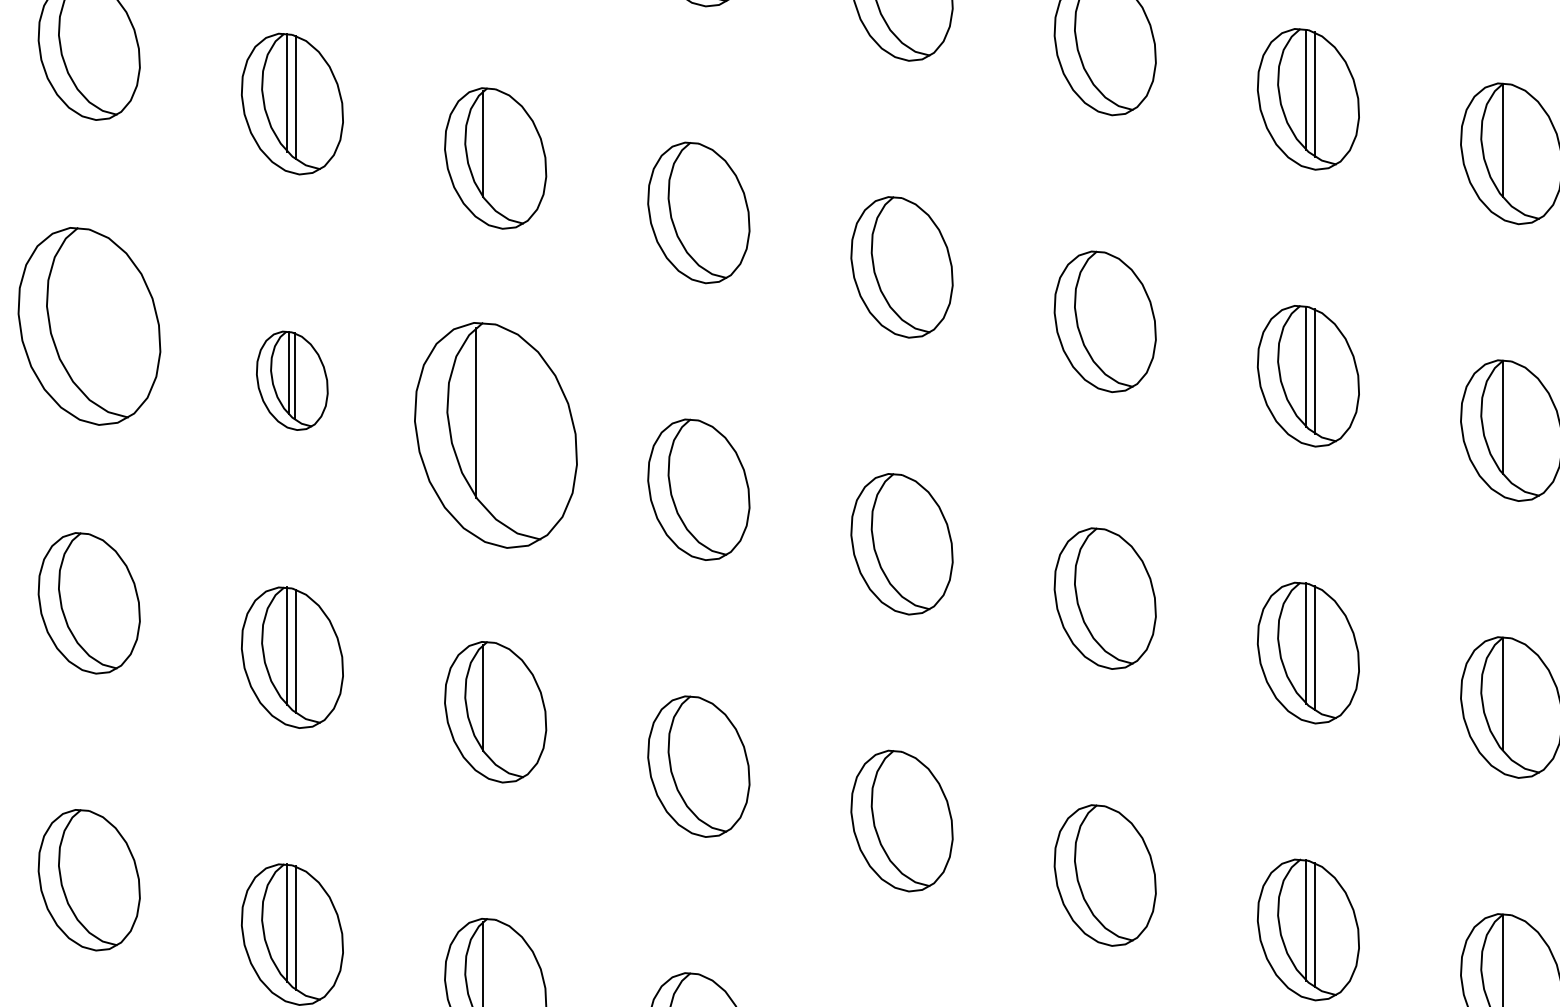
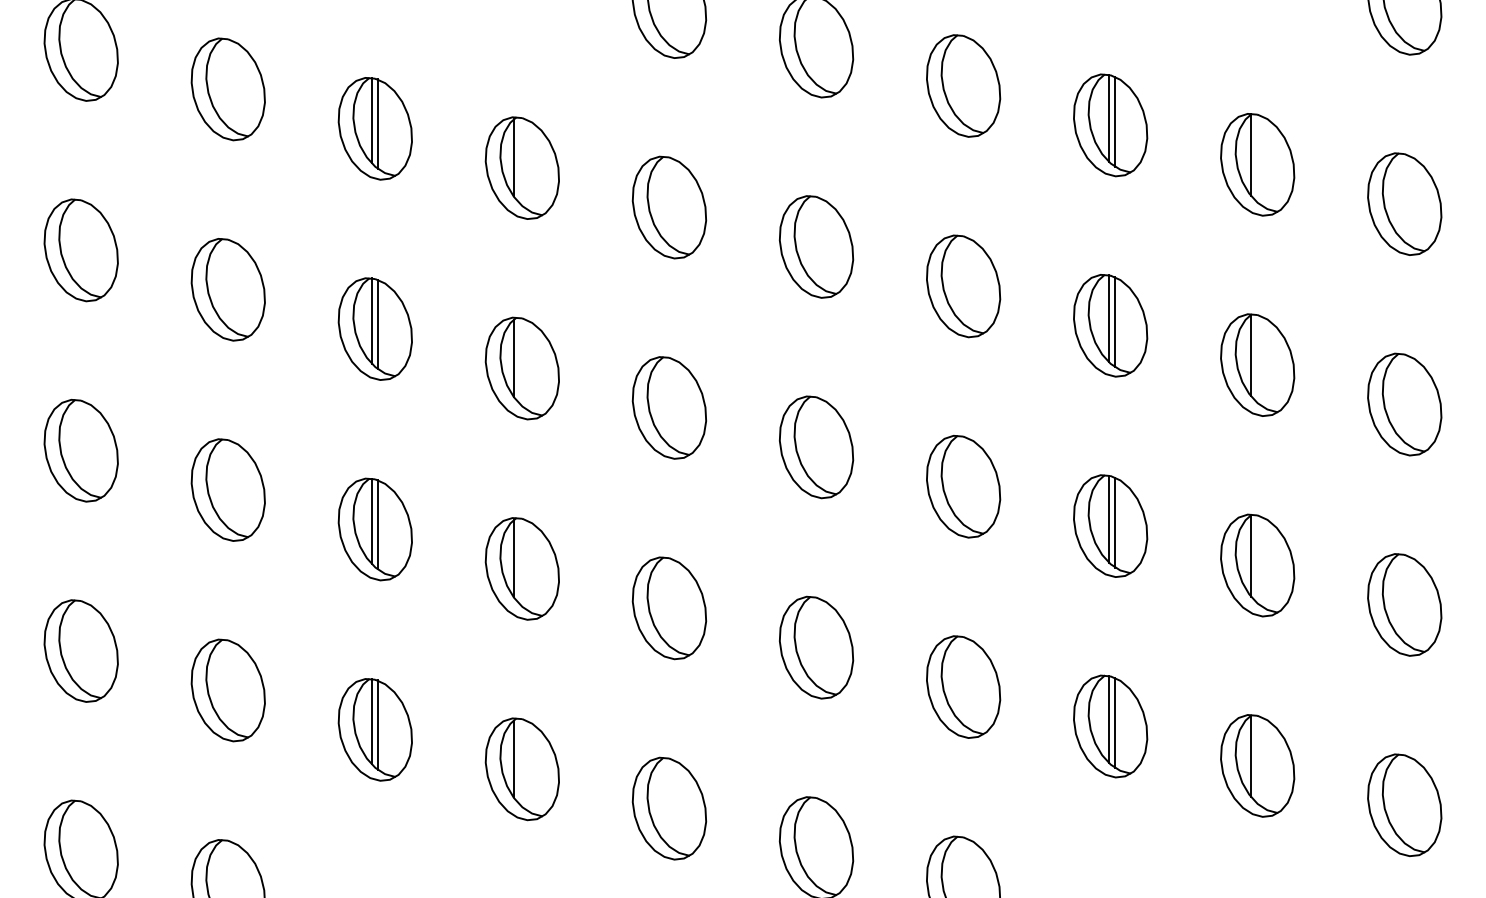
part: (88, 326) -> (227, 289), size x0.71
part: (291, 380) -> (374, 328), size x1.43
part: (494, 435) -> (521, 368), size x0.62

